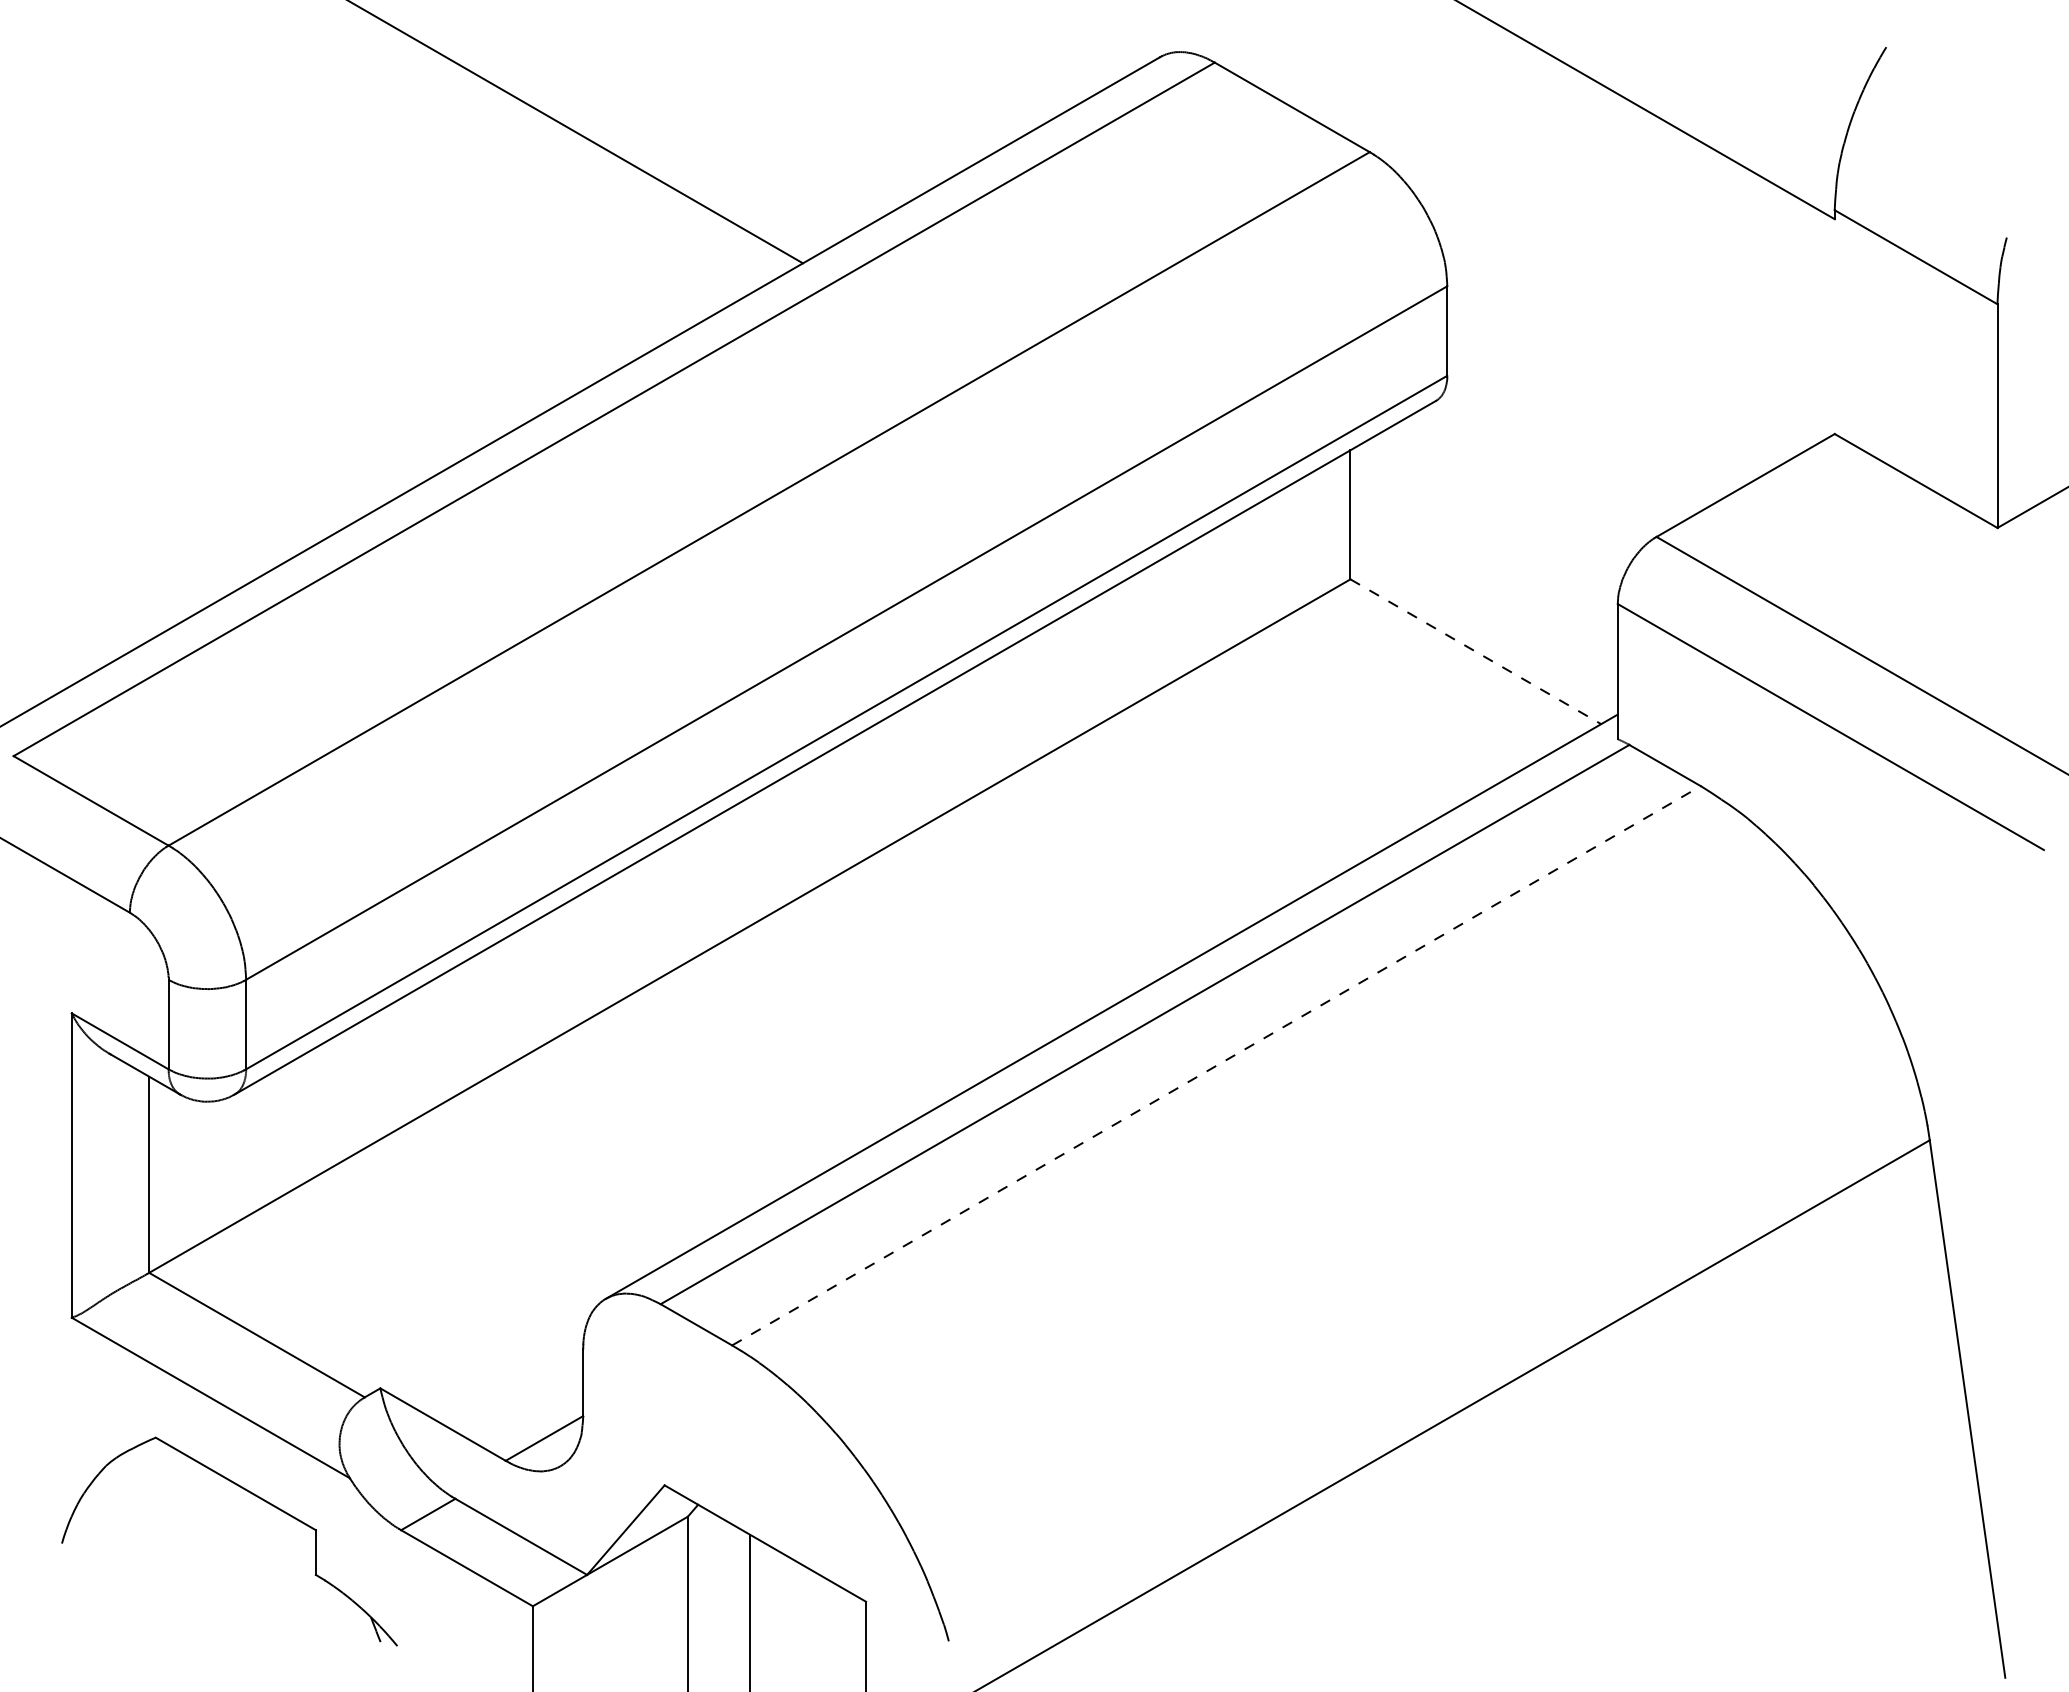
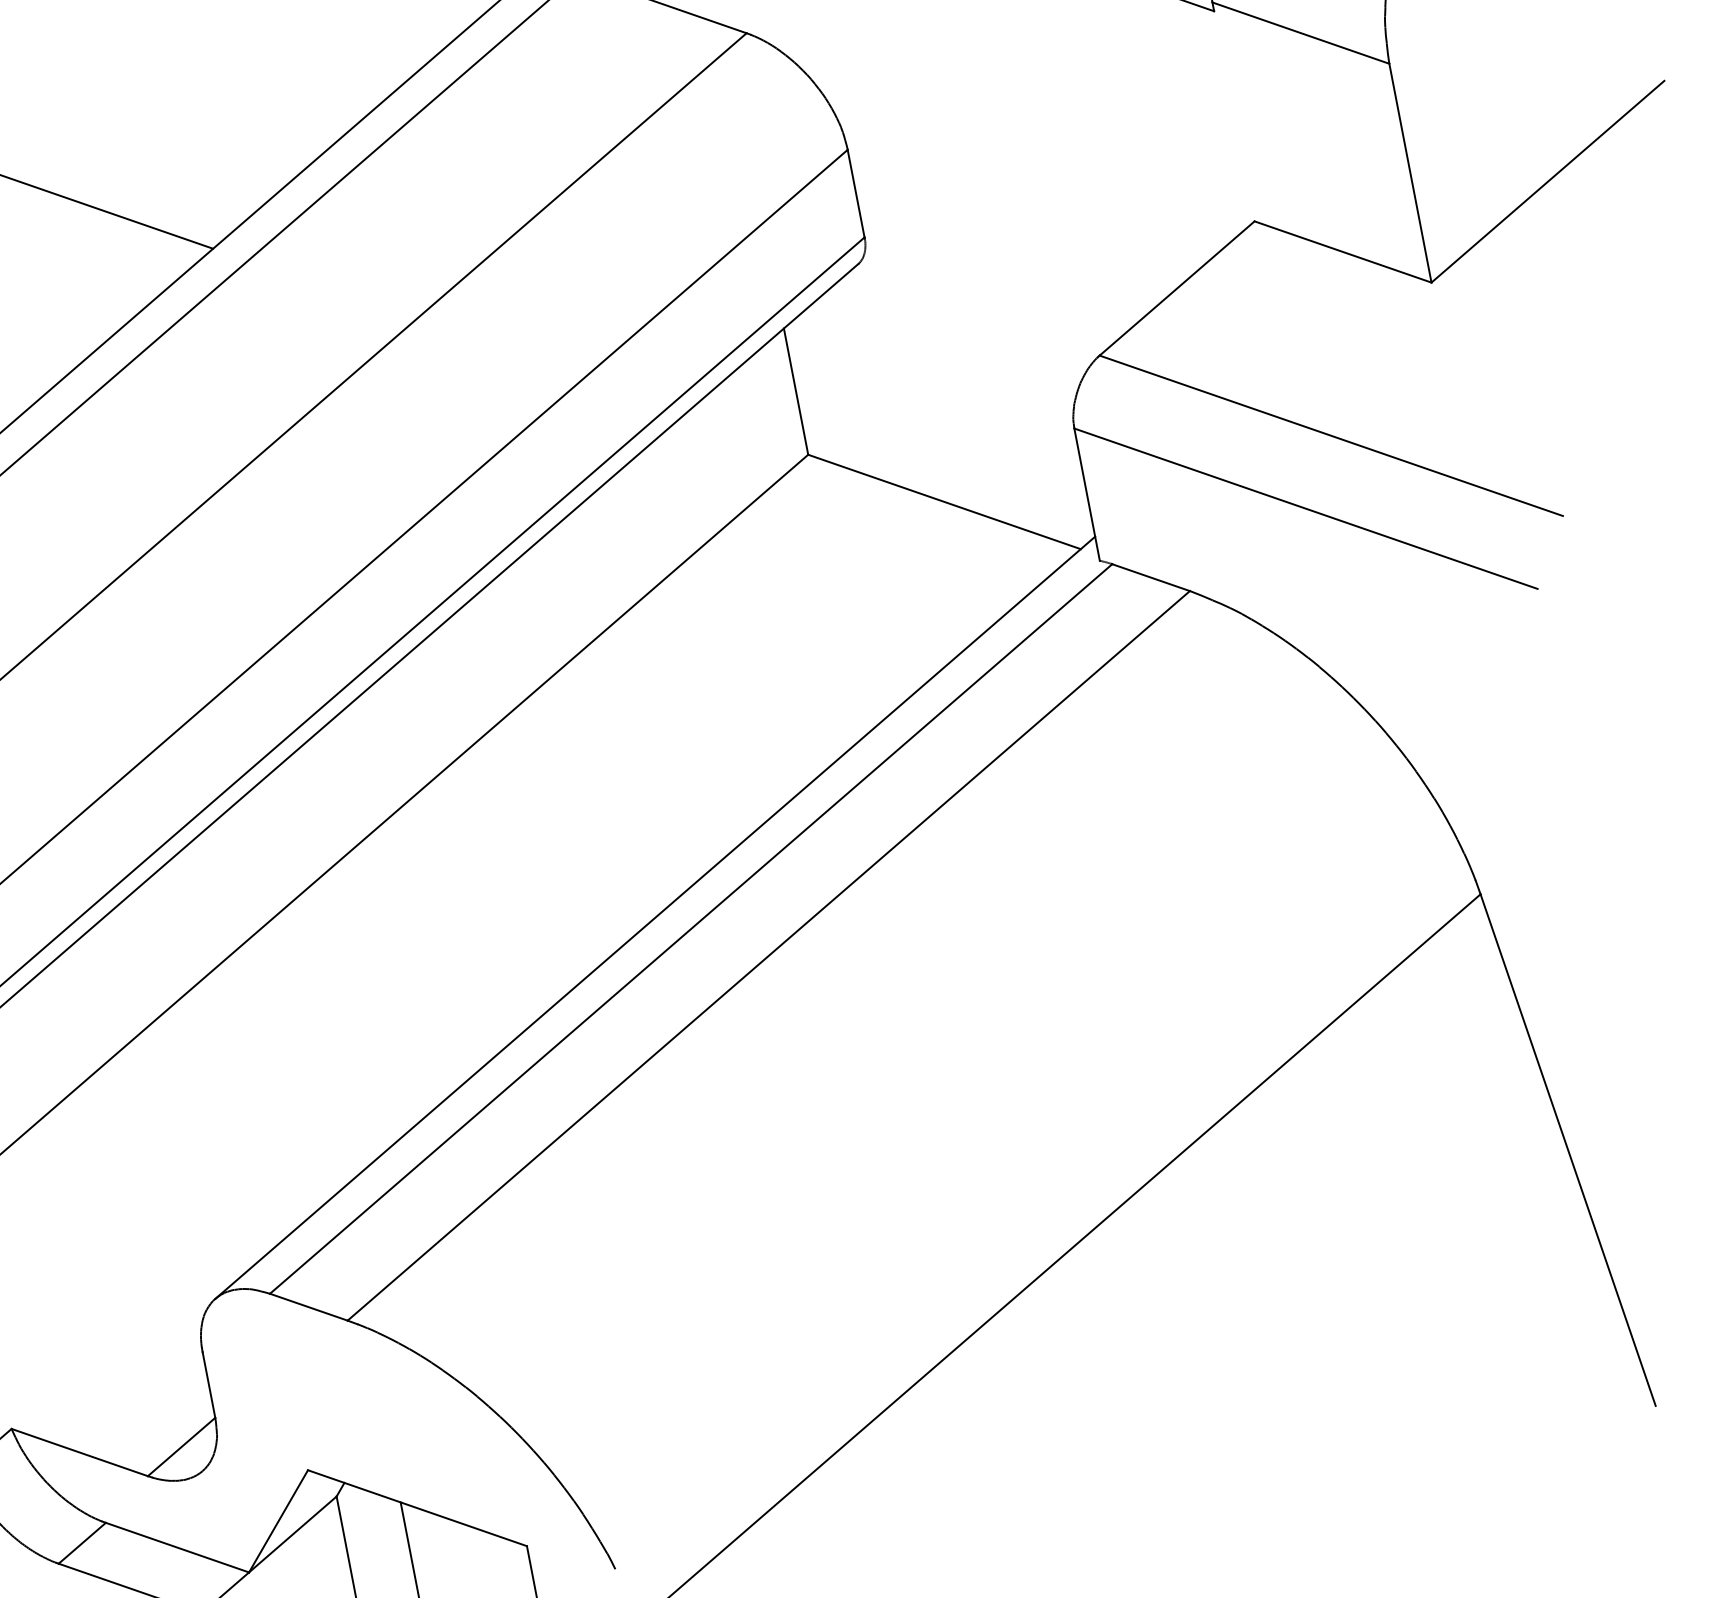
line: (1475, 651) -> (944, 501), dashed -> solid
line: (1216, 1065) -> (768, 955), dashed -> solid

